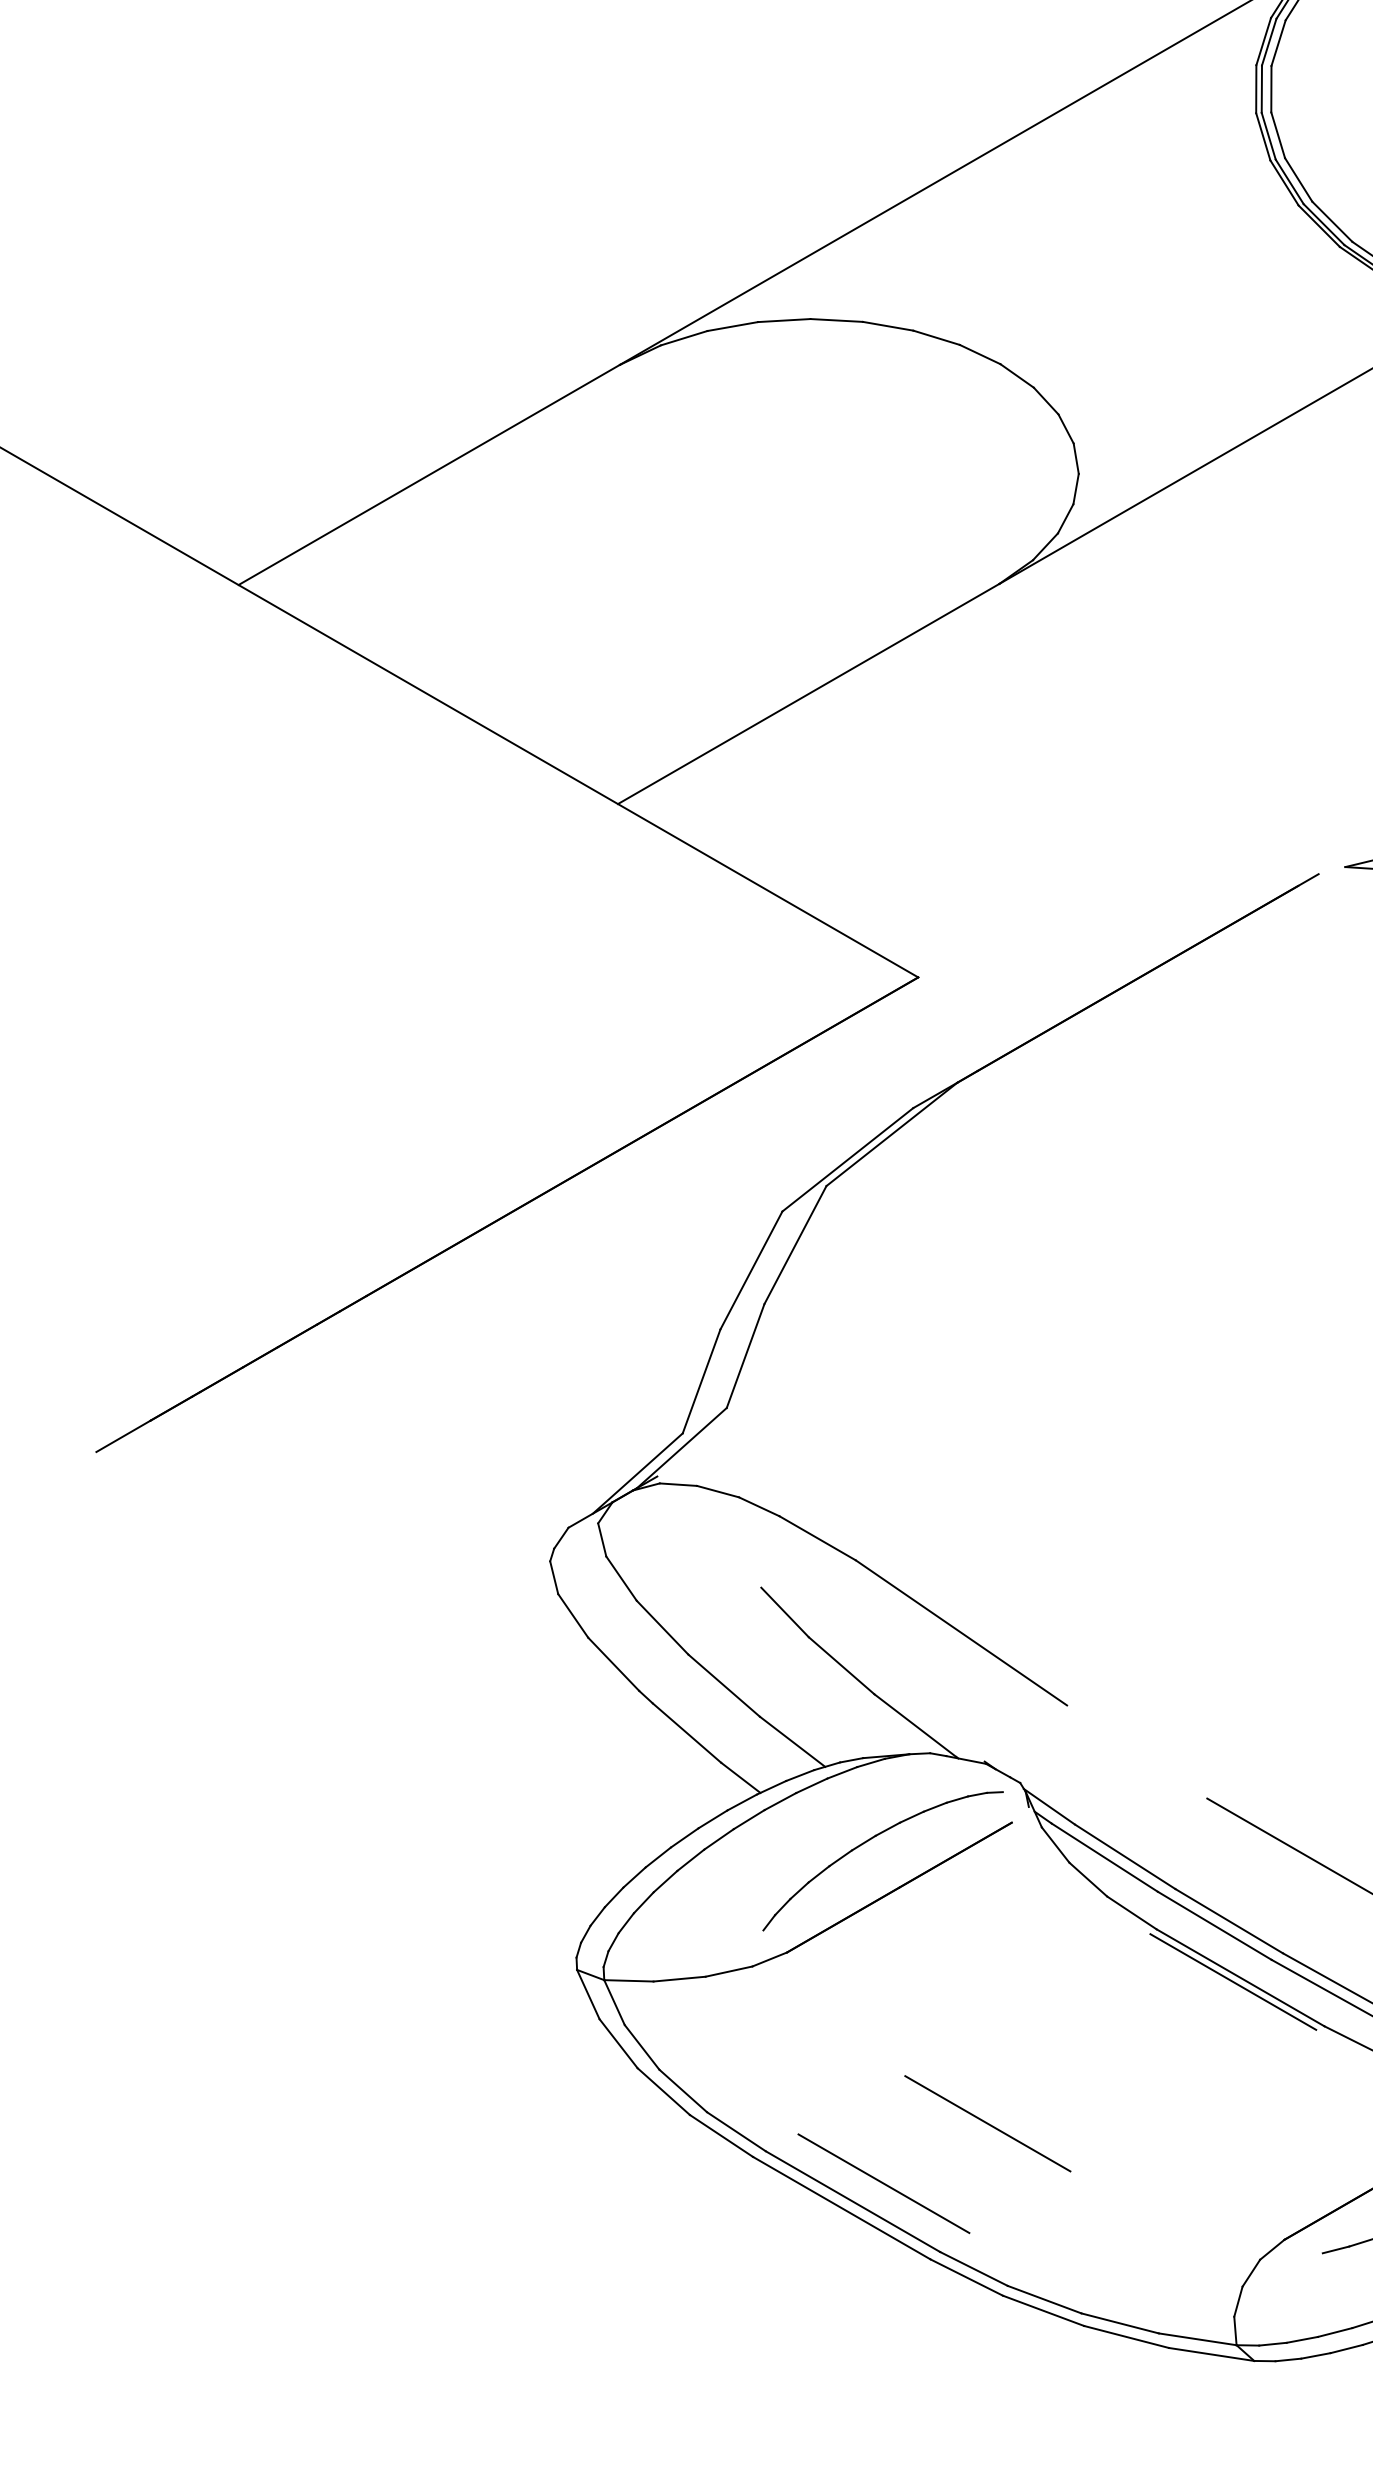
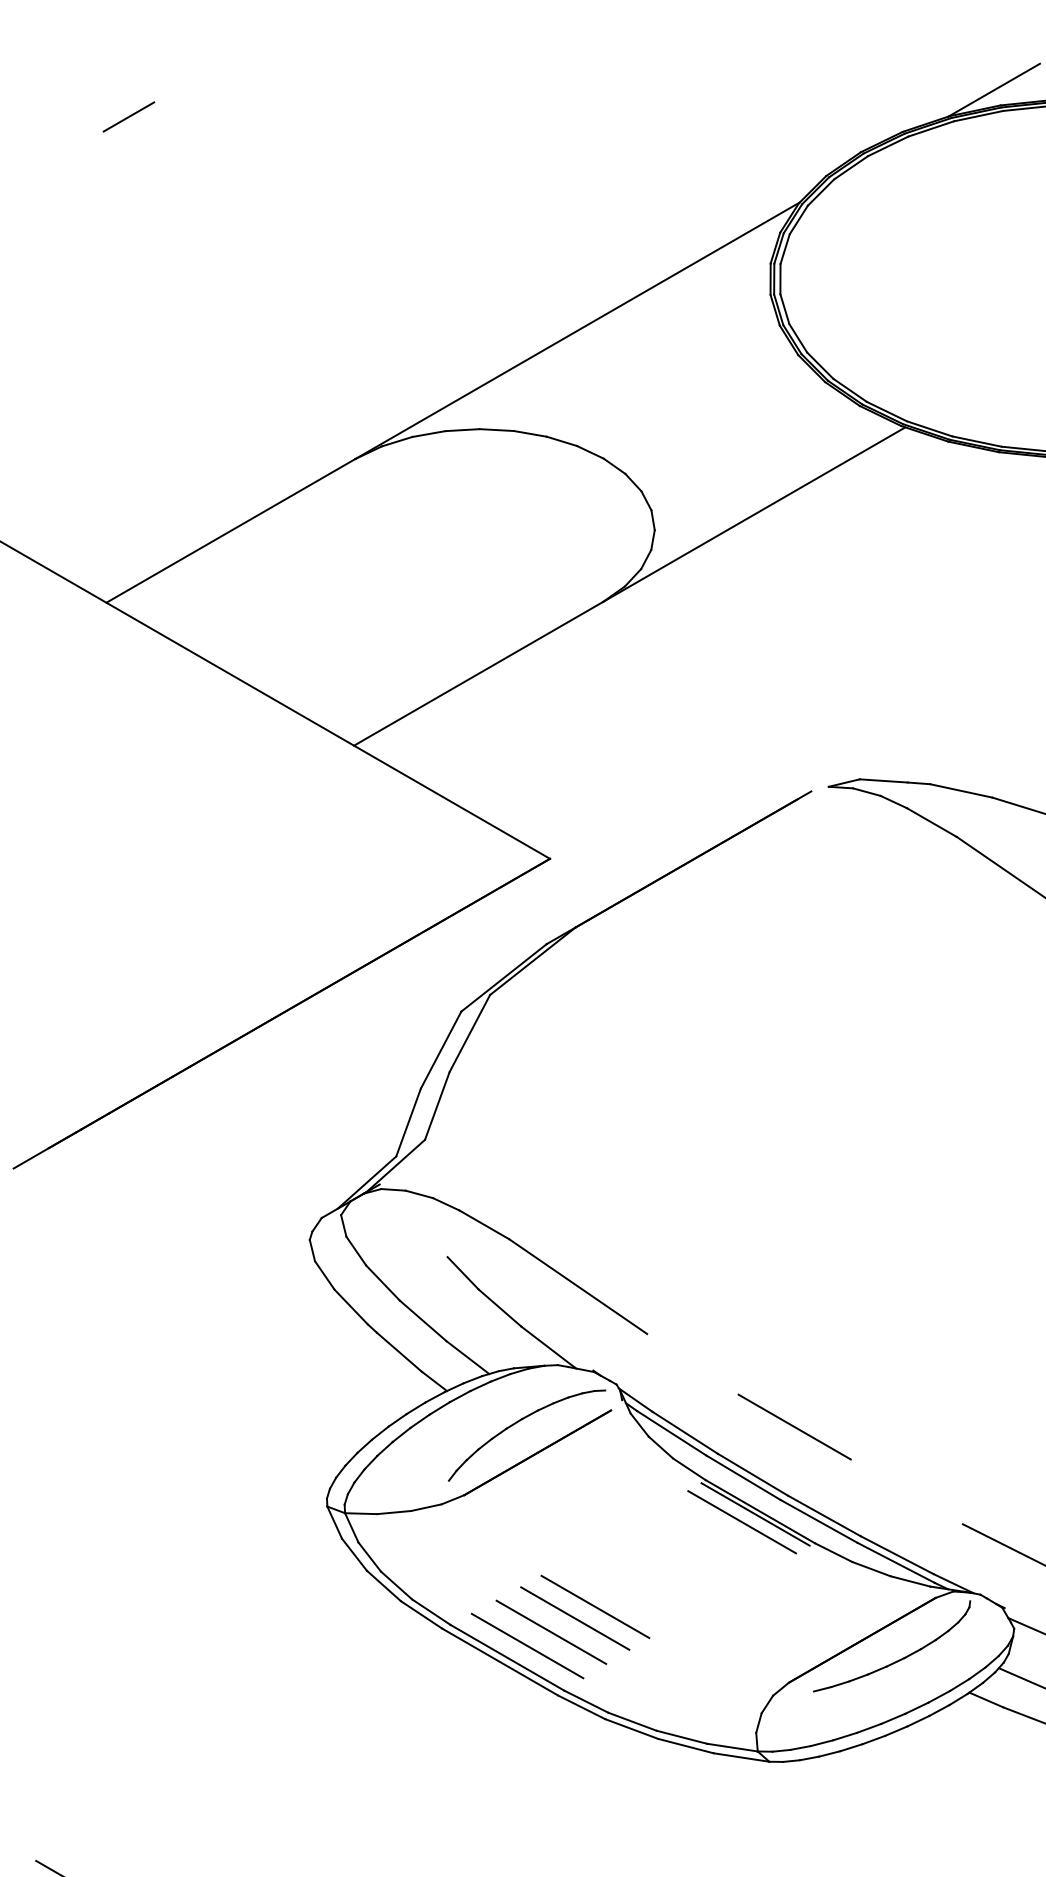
line: (1211, 1994) -> (741, 1522), added
line: (957, 2141) -> (575, 1618), added
line: (920, 2161) -> (551, 1631), added

